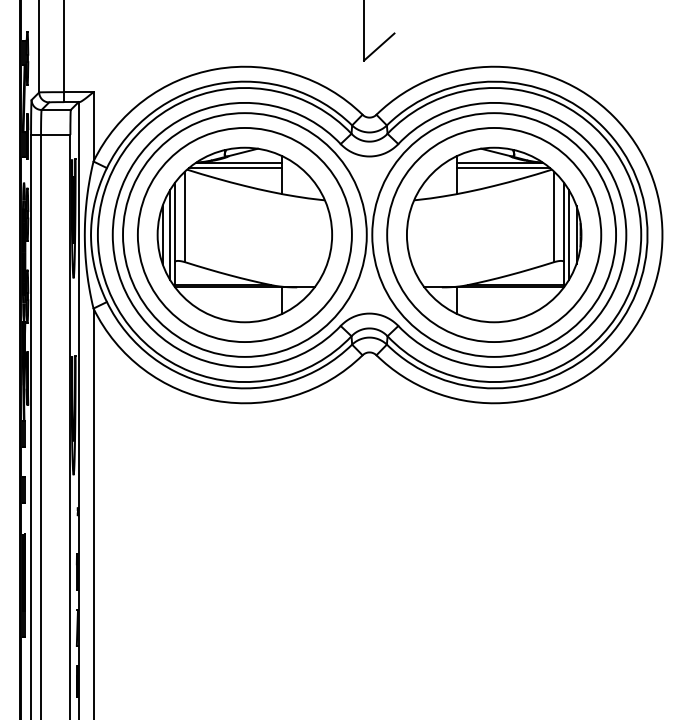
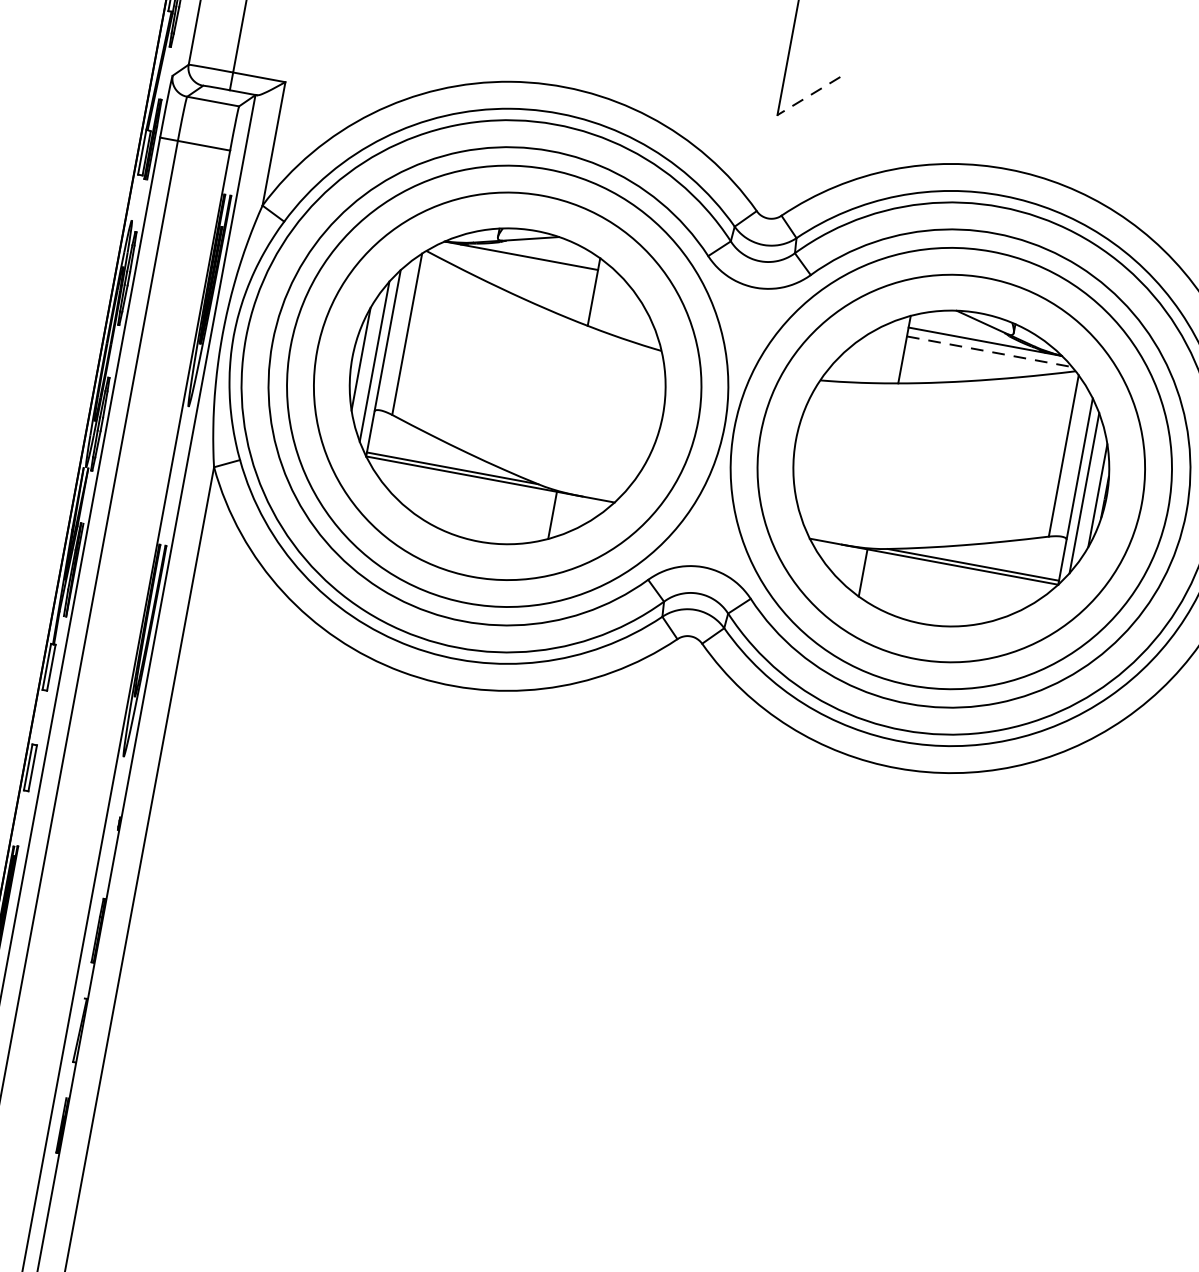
line: (378, 47) -> (807, 96), solid -> dashed
line: (235, 167) -> (513, 263), removed
line: (503, 167) -> (990, 351), solid -> dashed

